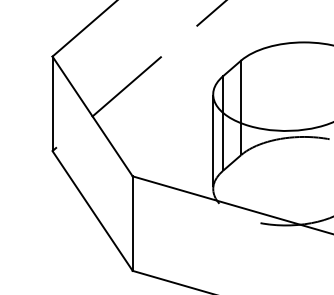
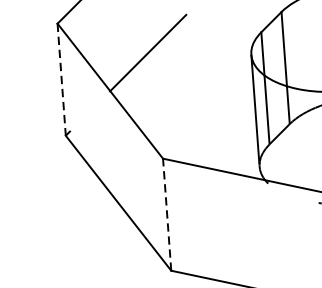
line: (52, 104) -> (61, 80), solid -> dashed
line: (132, 223) -> (166, 214), solid -> dashed

